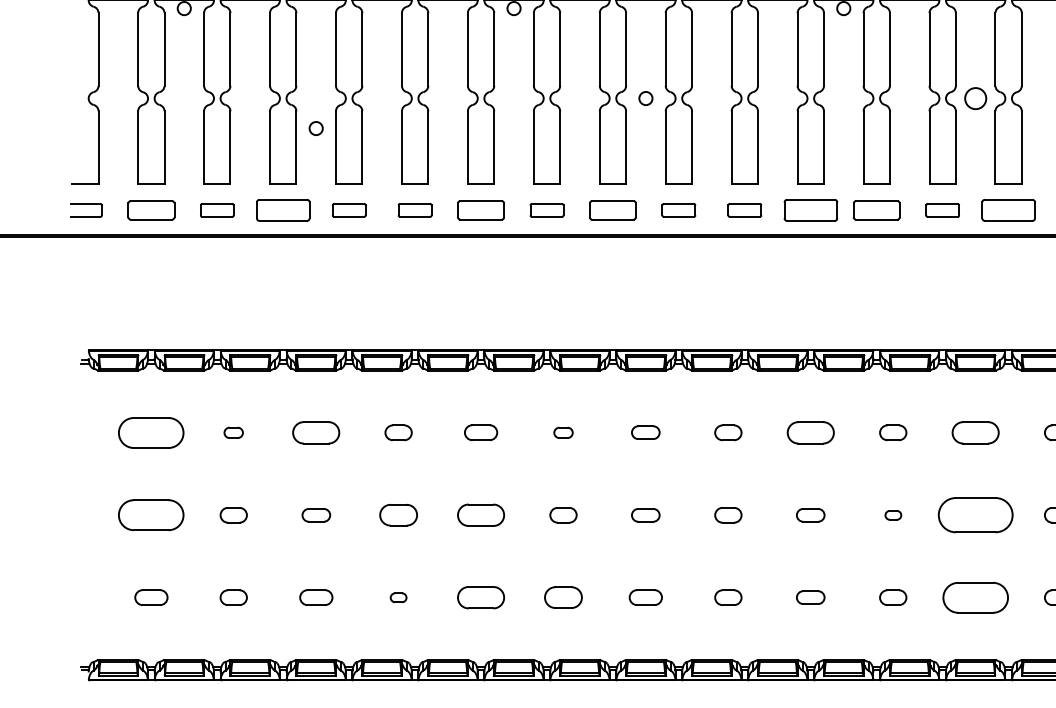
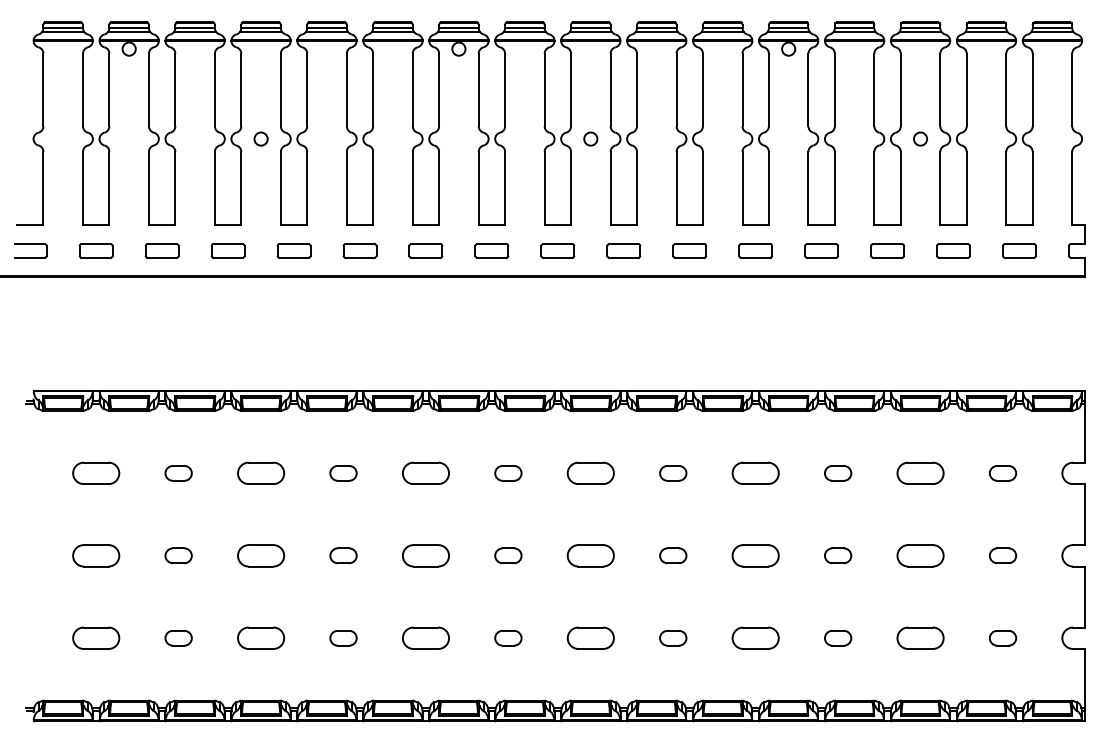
circle: (975, 97) -> (920, 138), size x0.62
circle: (315, 127) -> (260, 138), moved
part: (150, 209) -> (95, 250), size x0.71
part: (282, 209) -> (227, 250), size x0.62
part: (480, 209) -> (425, 250), size x0.71
part: (612, 209) -> (557, 250), size x0.71
part: (810, 209) -> (755, 250), size x0.62
part: (876, 209) -> (821, 250), size x0.71
part: (1008, 209) -> (953, 250), size x0.62
part: (151, 431) -> (96, 472), size x0.71
part: (480, 431) -> (425, 472), size x1.43
part: (645, 431) -> (590, 472), size x1.67
part: (233, 432) -> (178, 473), size x1.43
part: (563, 432) -> (508, 473), size x1.43
part: (151, 514) -> (96, 555), size x0.71
part: (316, 514) -> (261, 555), size x1.67
part: (398, 514) -> (343, 555), size x0.71
part: (645, 514) -> (590, 555), size x1.67
part: (810, 514) -> (755, 555), size x1.67
part: (893, 514) -> (838, 555), size x1.67
part: (975, 514) -> (920, 555), size x0.62
part: (151, 596) -> (96, 637), size x1.43
part: (316, 596) -> (261, 637), size x1.43
part: (645, 596) -> (590, 637), size x1.43
part: (810, 596) -> (755, 637), size x1.67
part: (975, 596) -> (920, 637), size x0.71
part: (398, 597) -> (343, 638), size x1.67
part: (563, 597) -> (508, 638), size x0.71

